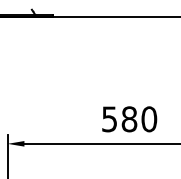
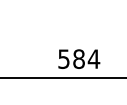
text: (149, 119) -> (94, 59), 580 -> 584

